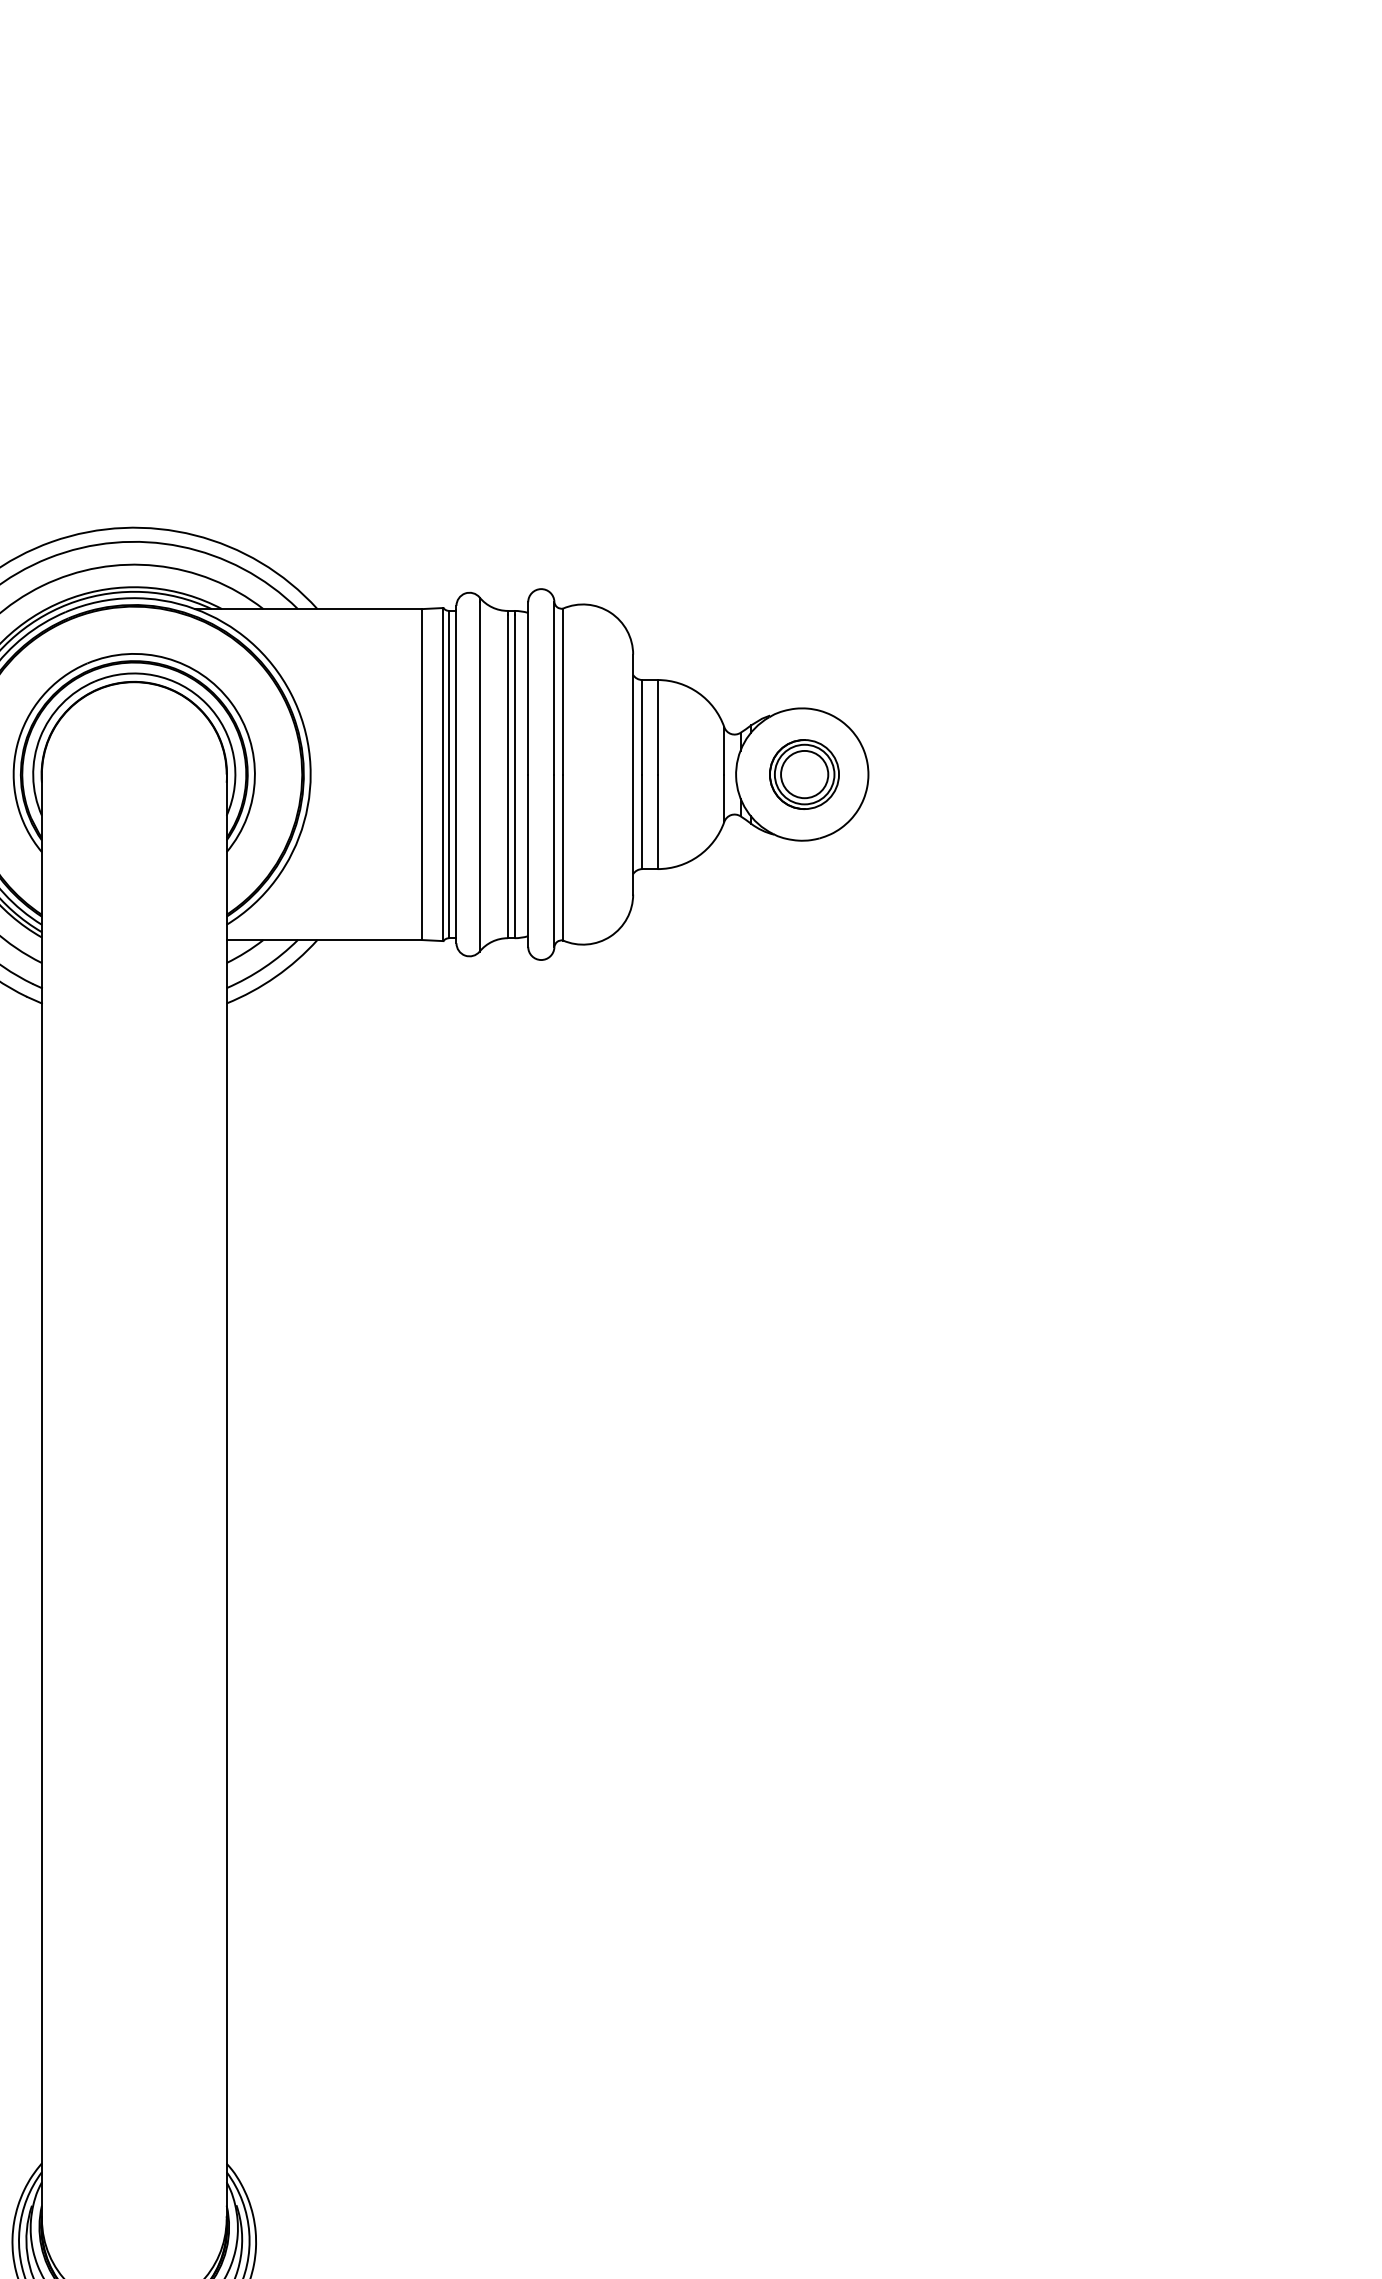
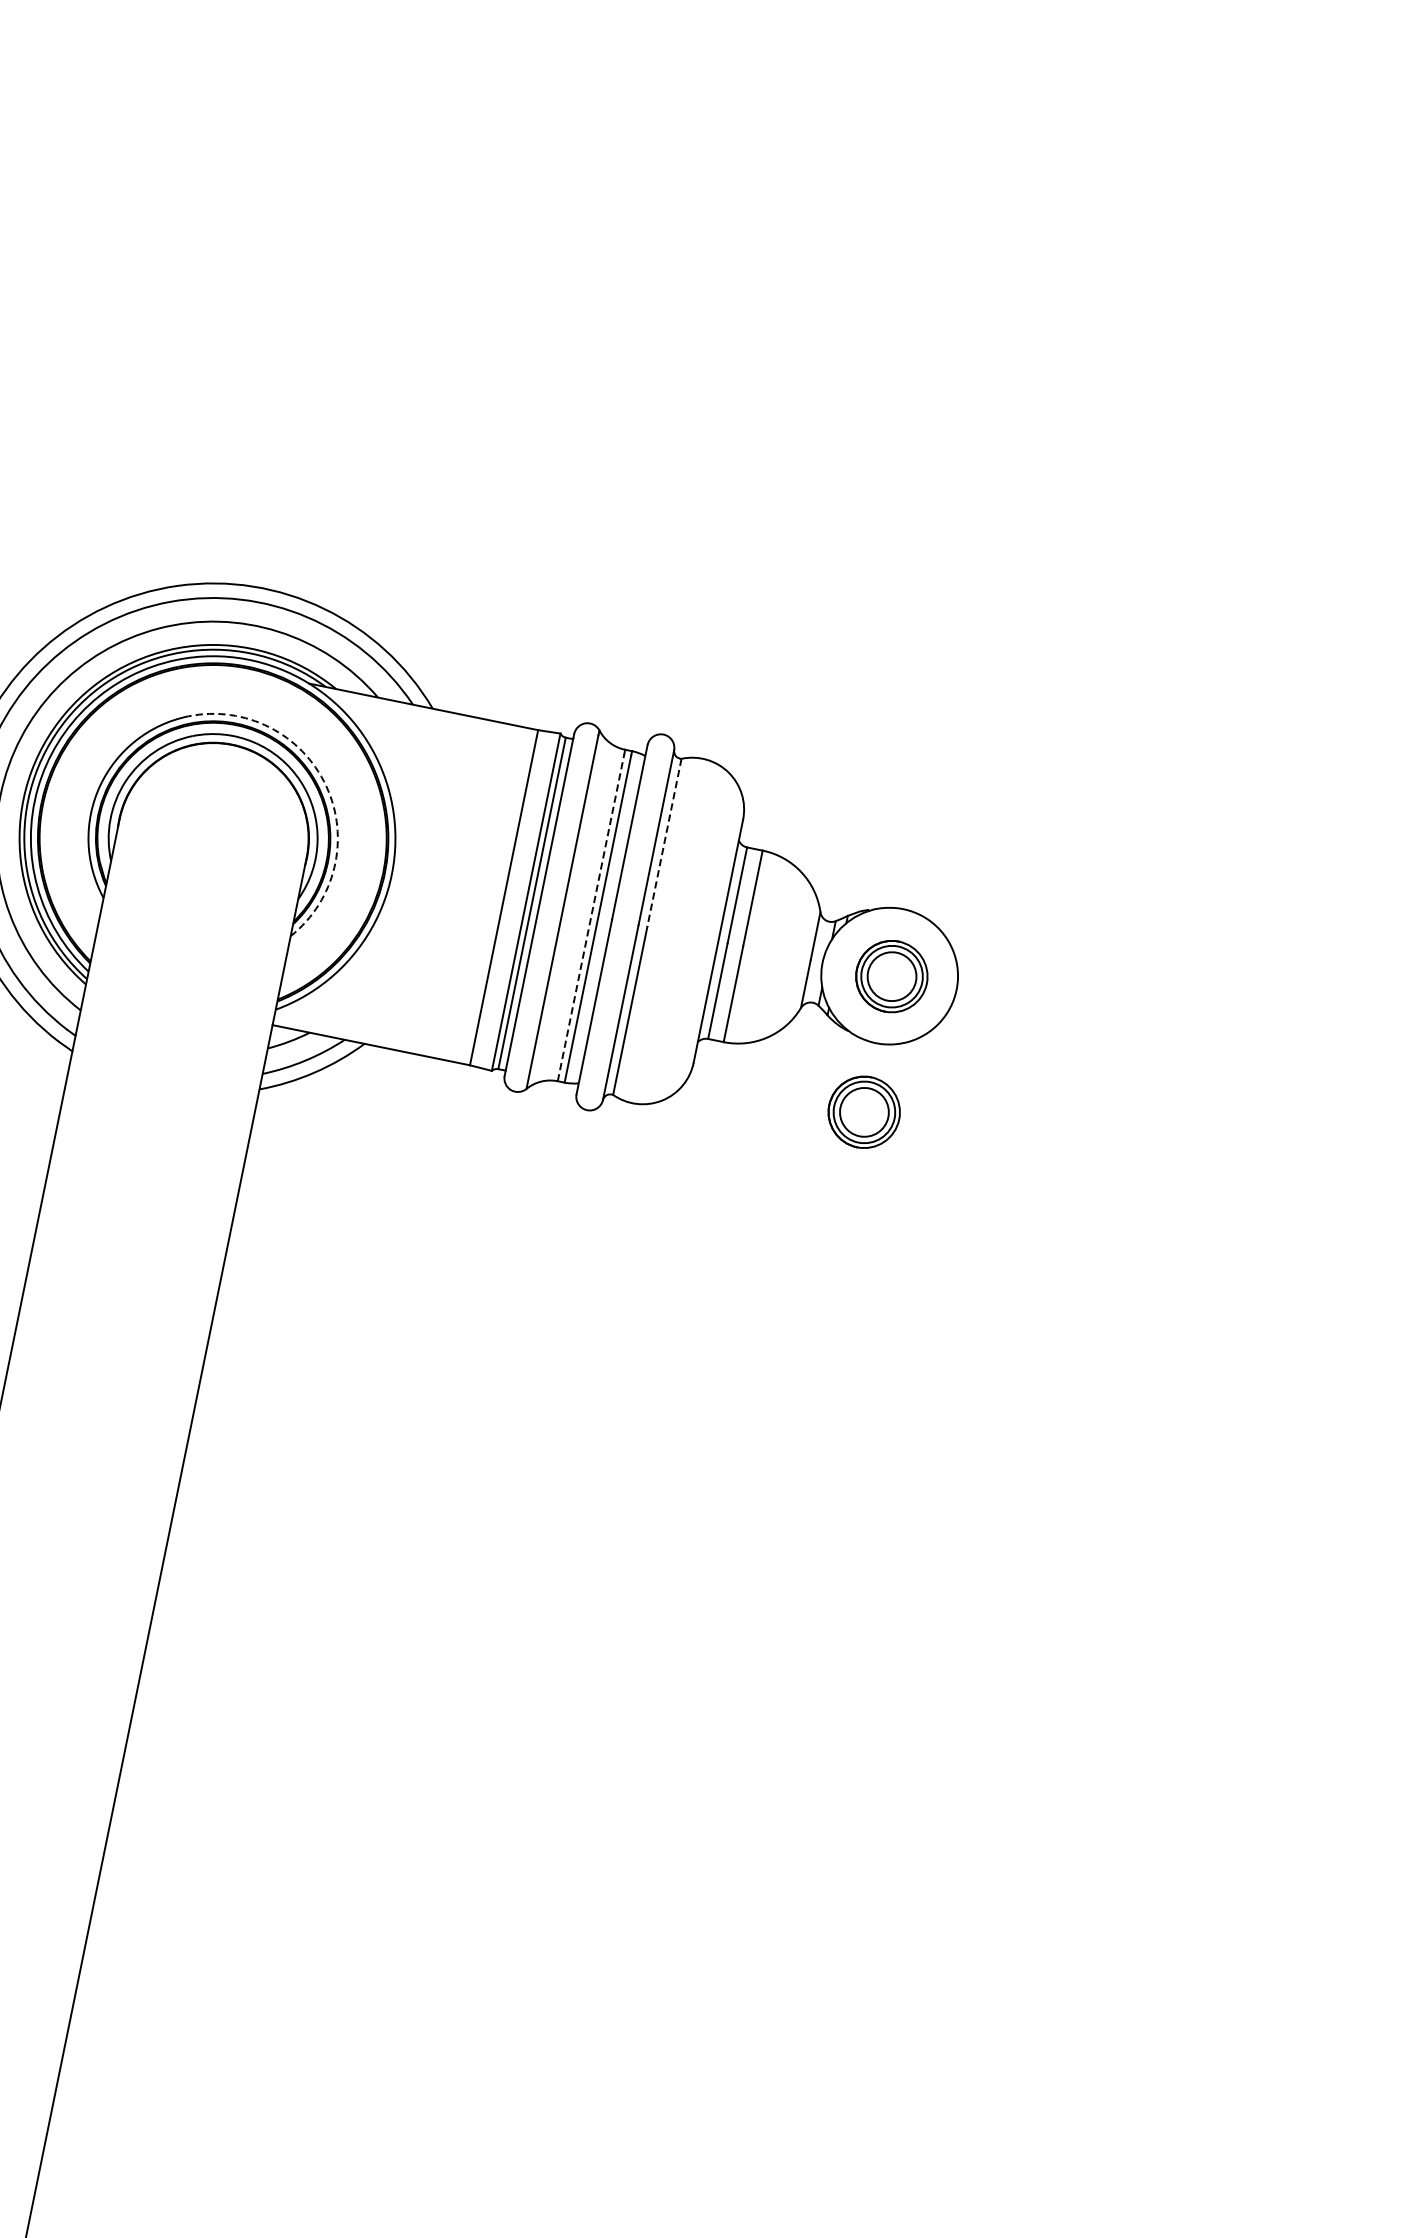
line: (563, 691) -> (664, 842), solid -> dashed
arc: (231, 702) -> (326, 785), solid -> dashed
line: (507, 776) -> (590, 917), solid -> dashed
part: (804, 908) -> (864, 1112), added

